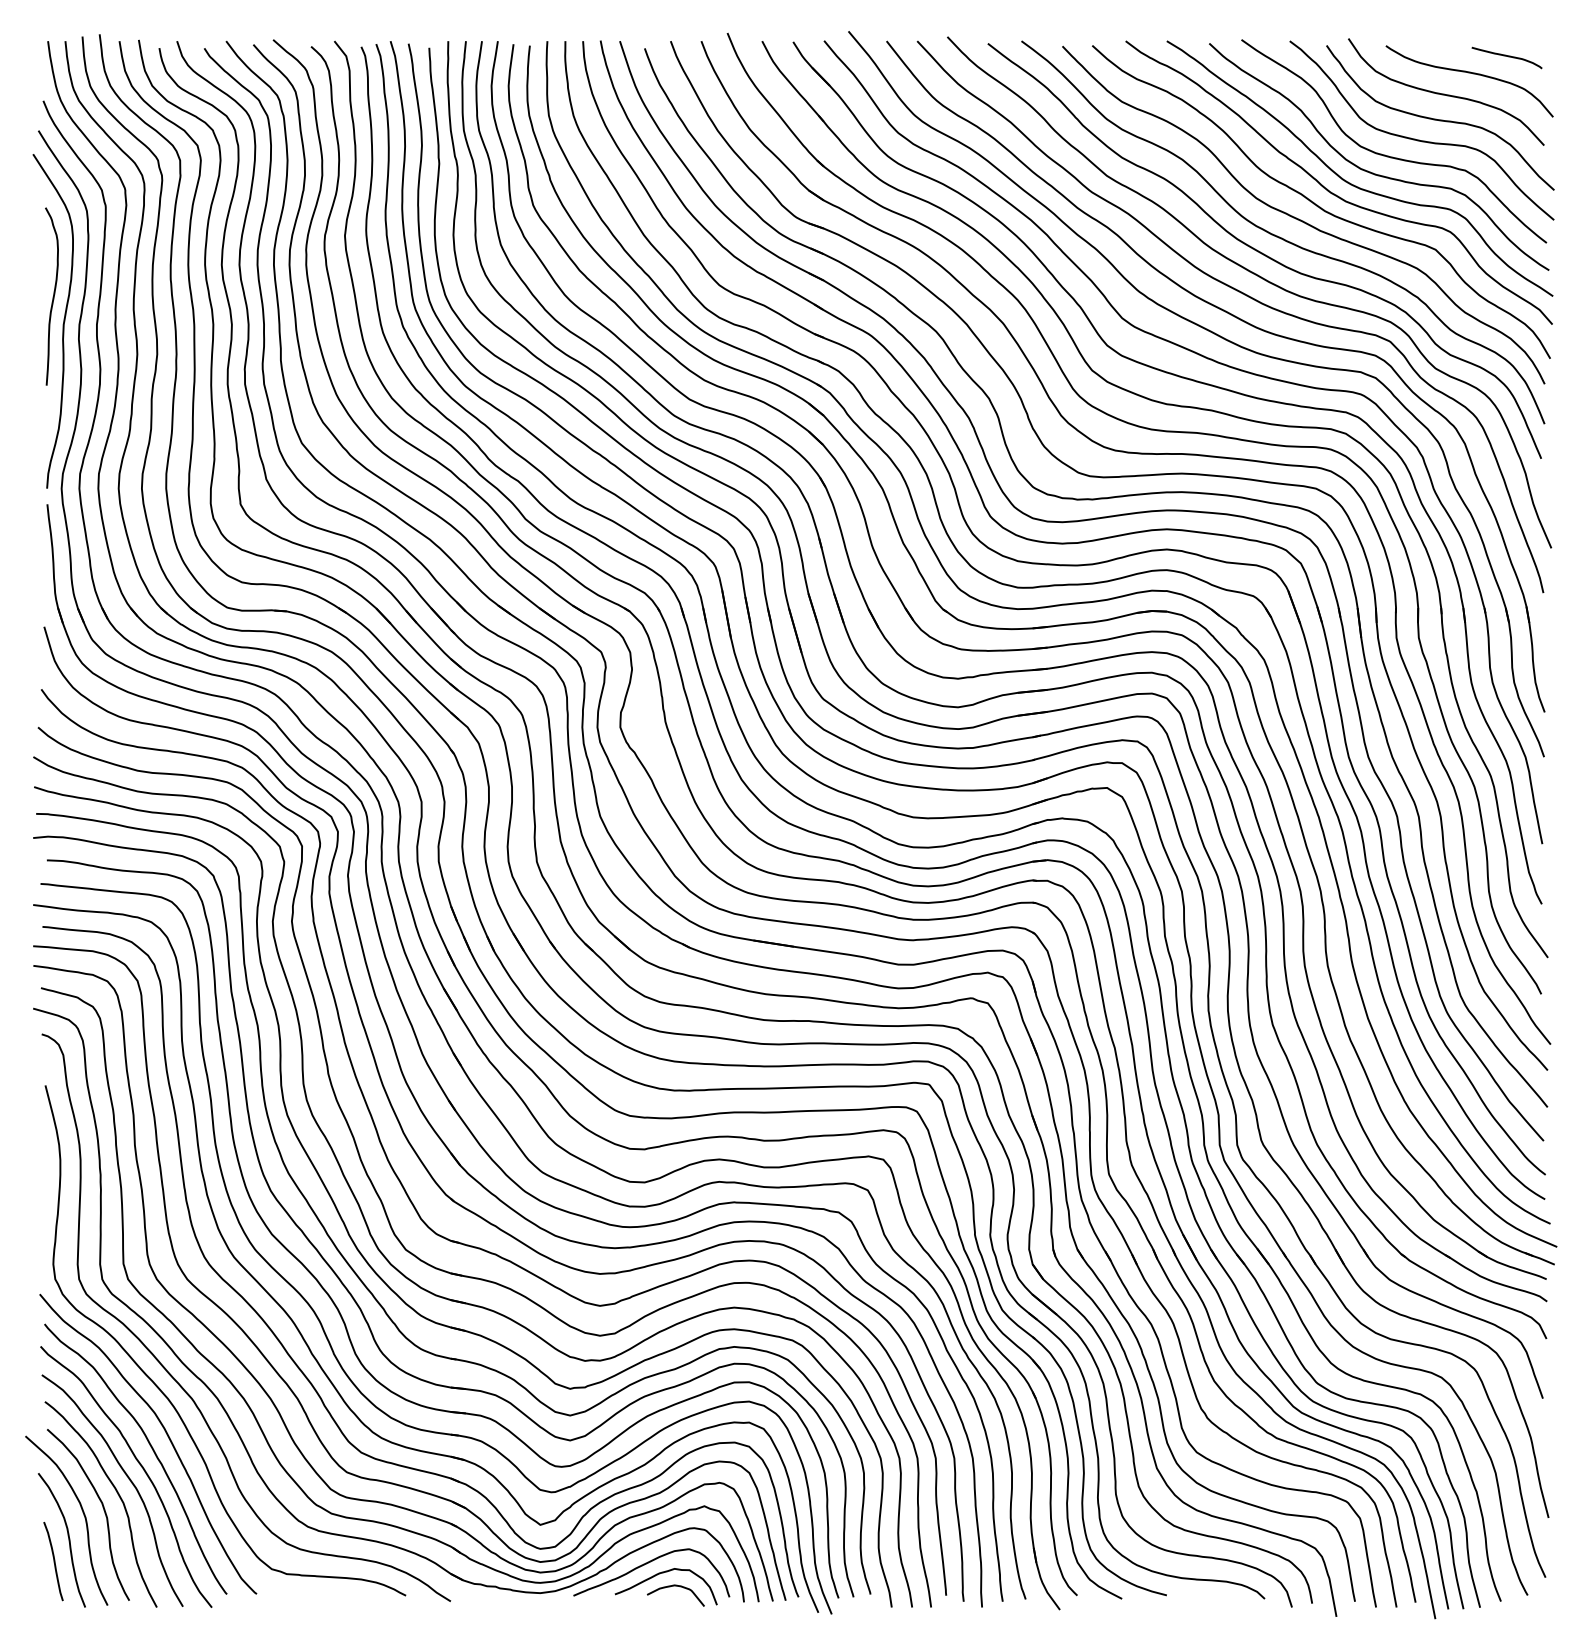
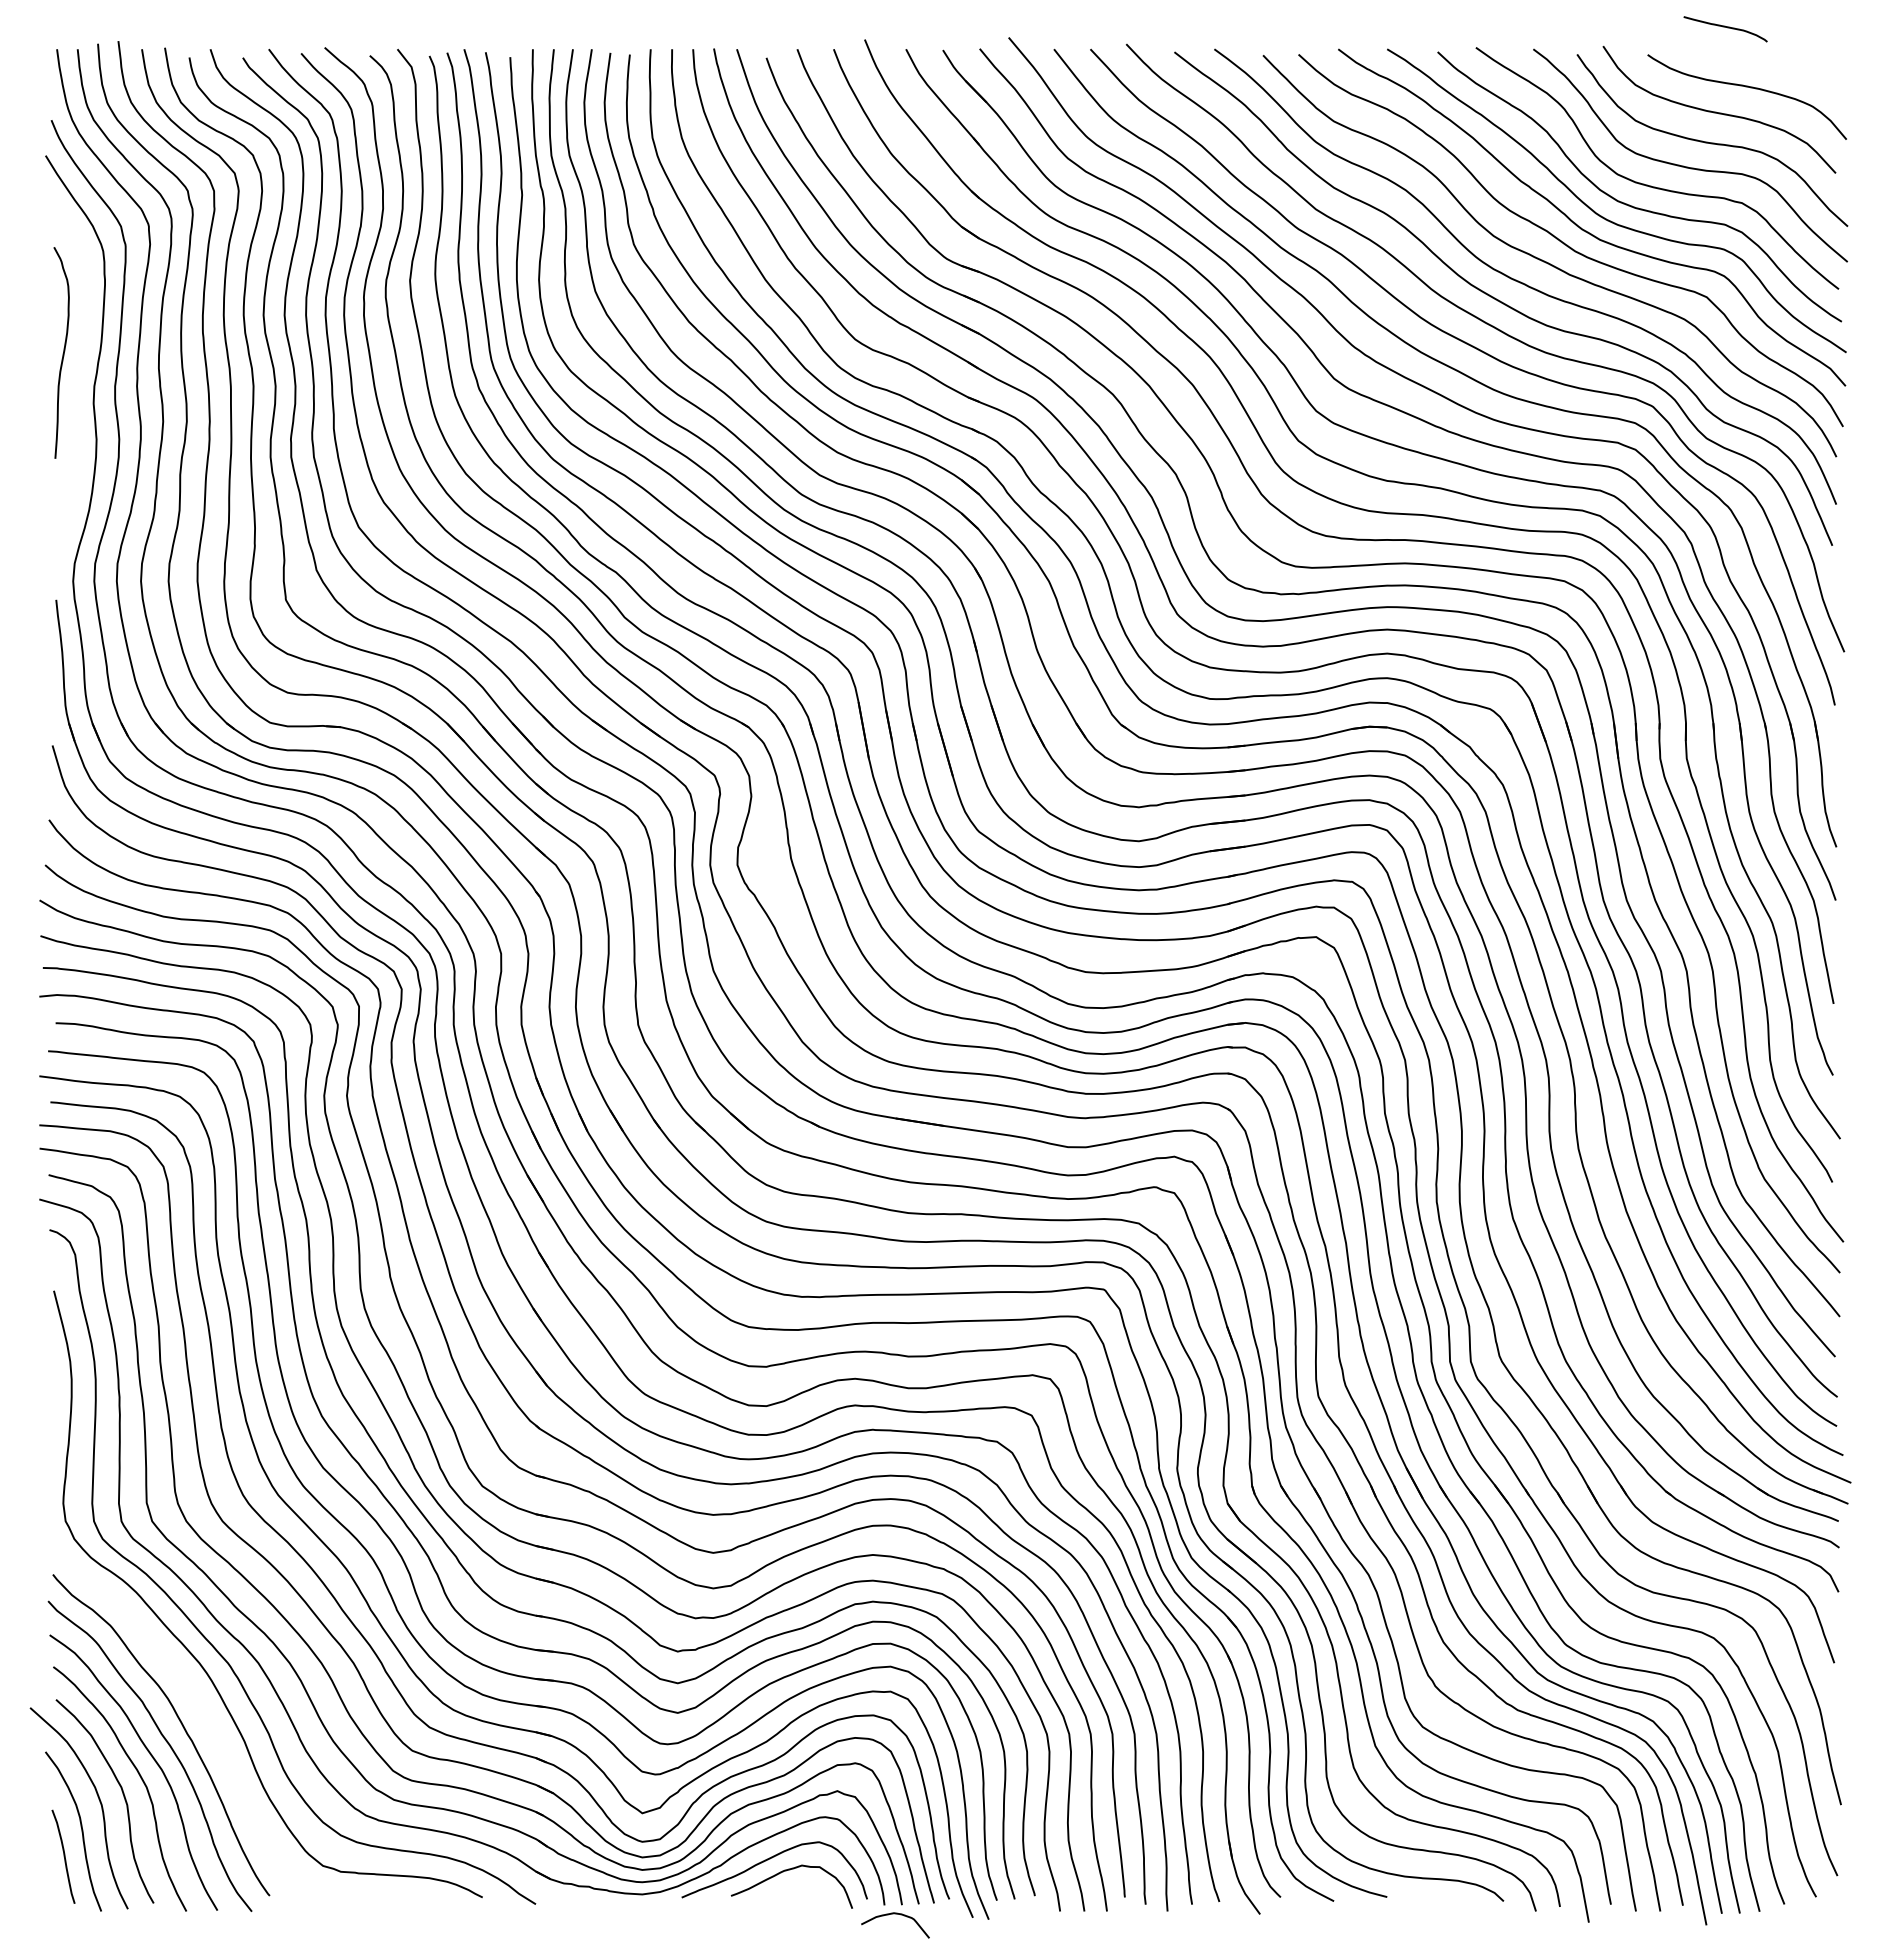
curve: (1506, 56) -> (1725, 27), moved
curve: (62, 323) -> (74, 385), removed
curve: (166, 1434) -> (197, 1705), removed
curve: (675, 1586) -> (895, 1914), moved

